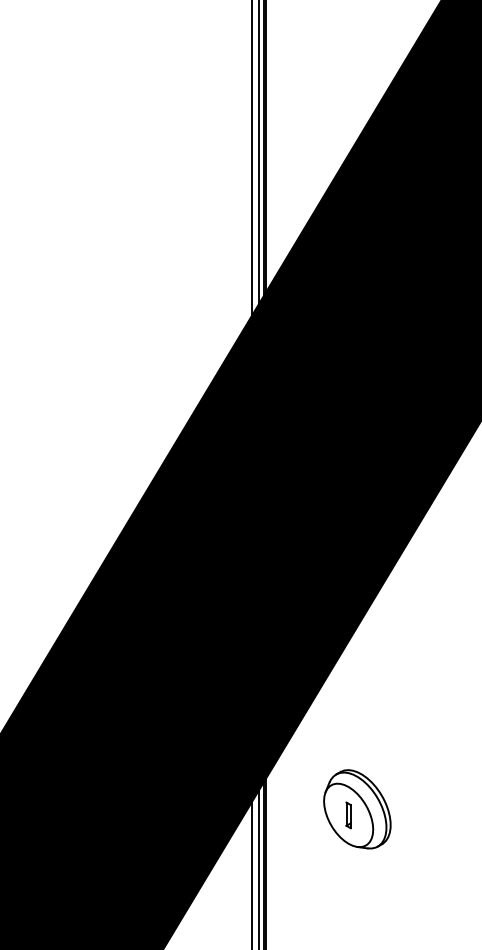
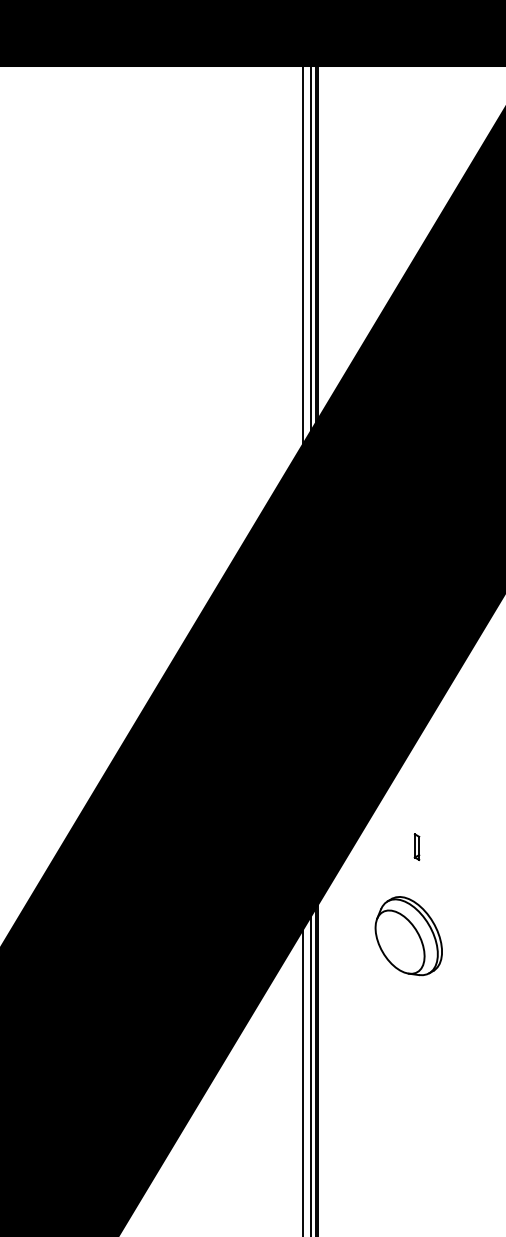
part: (348, 814) -> (416, 846), moved

